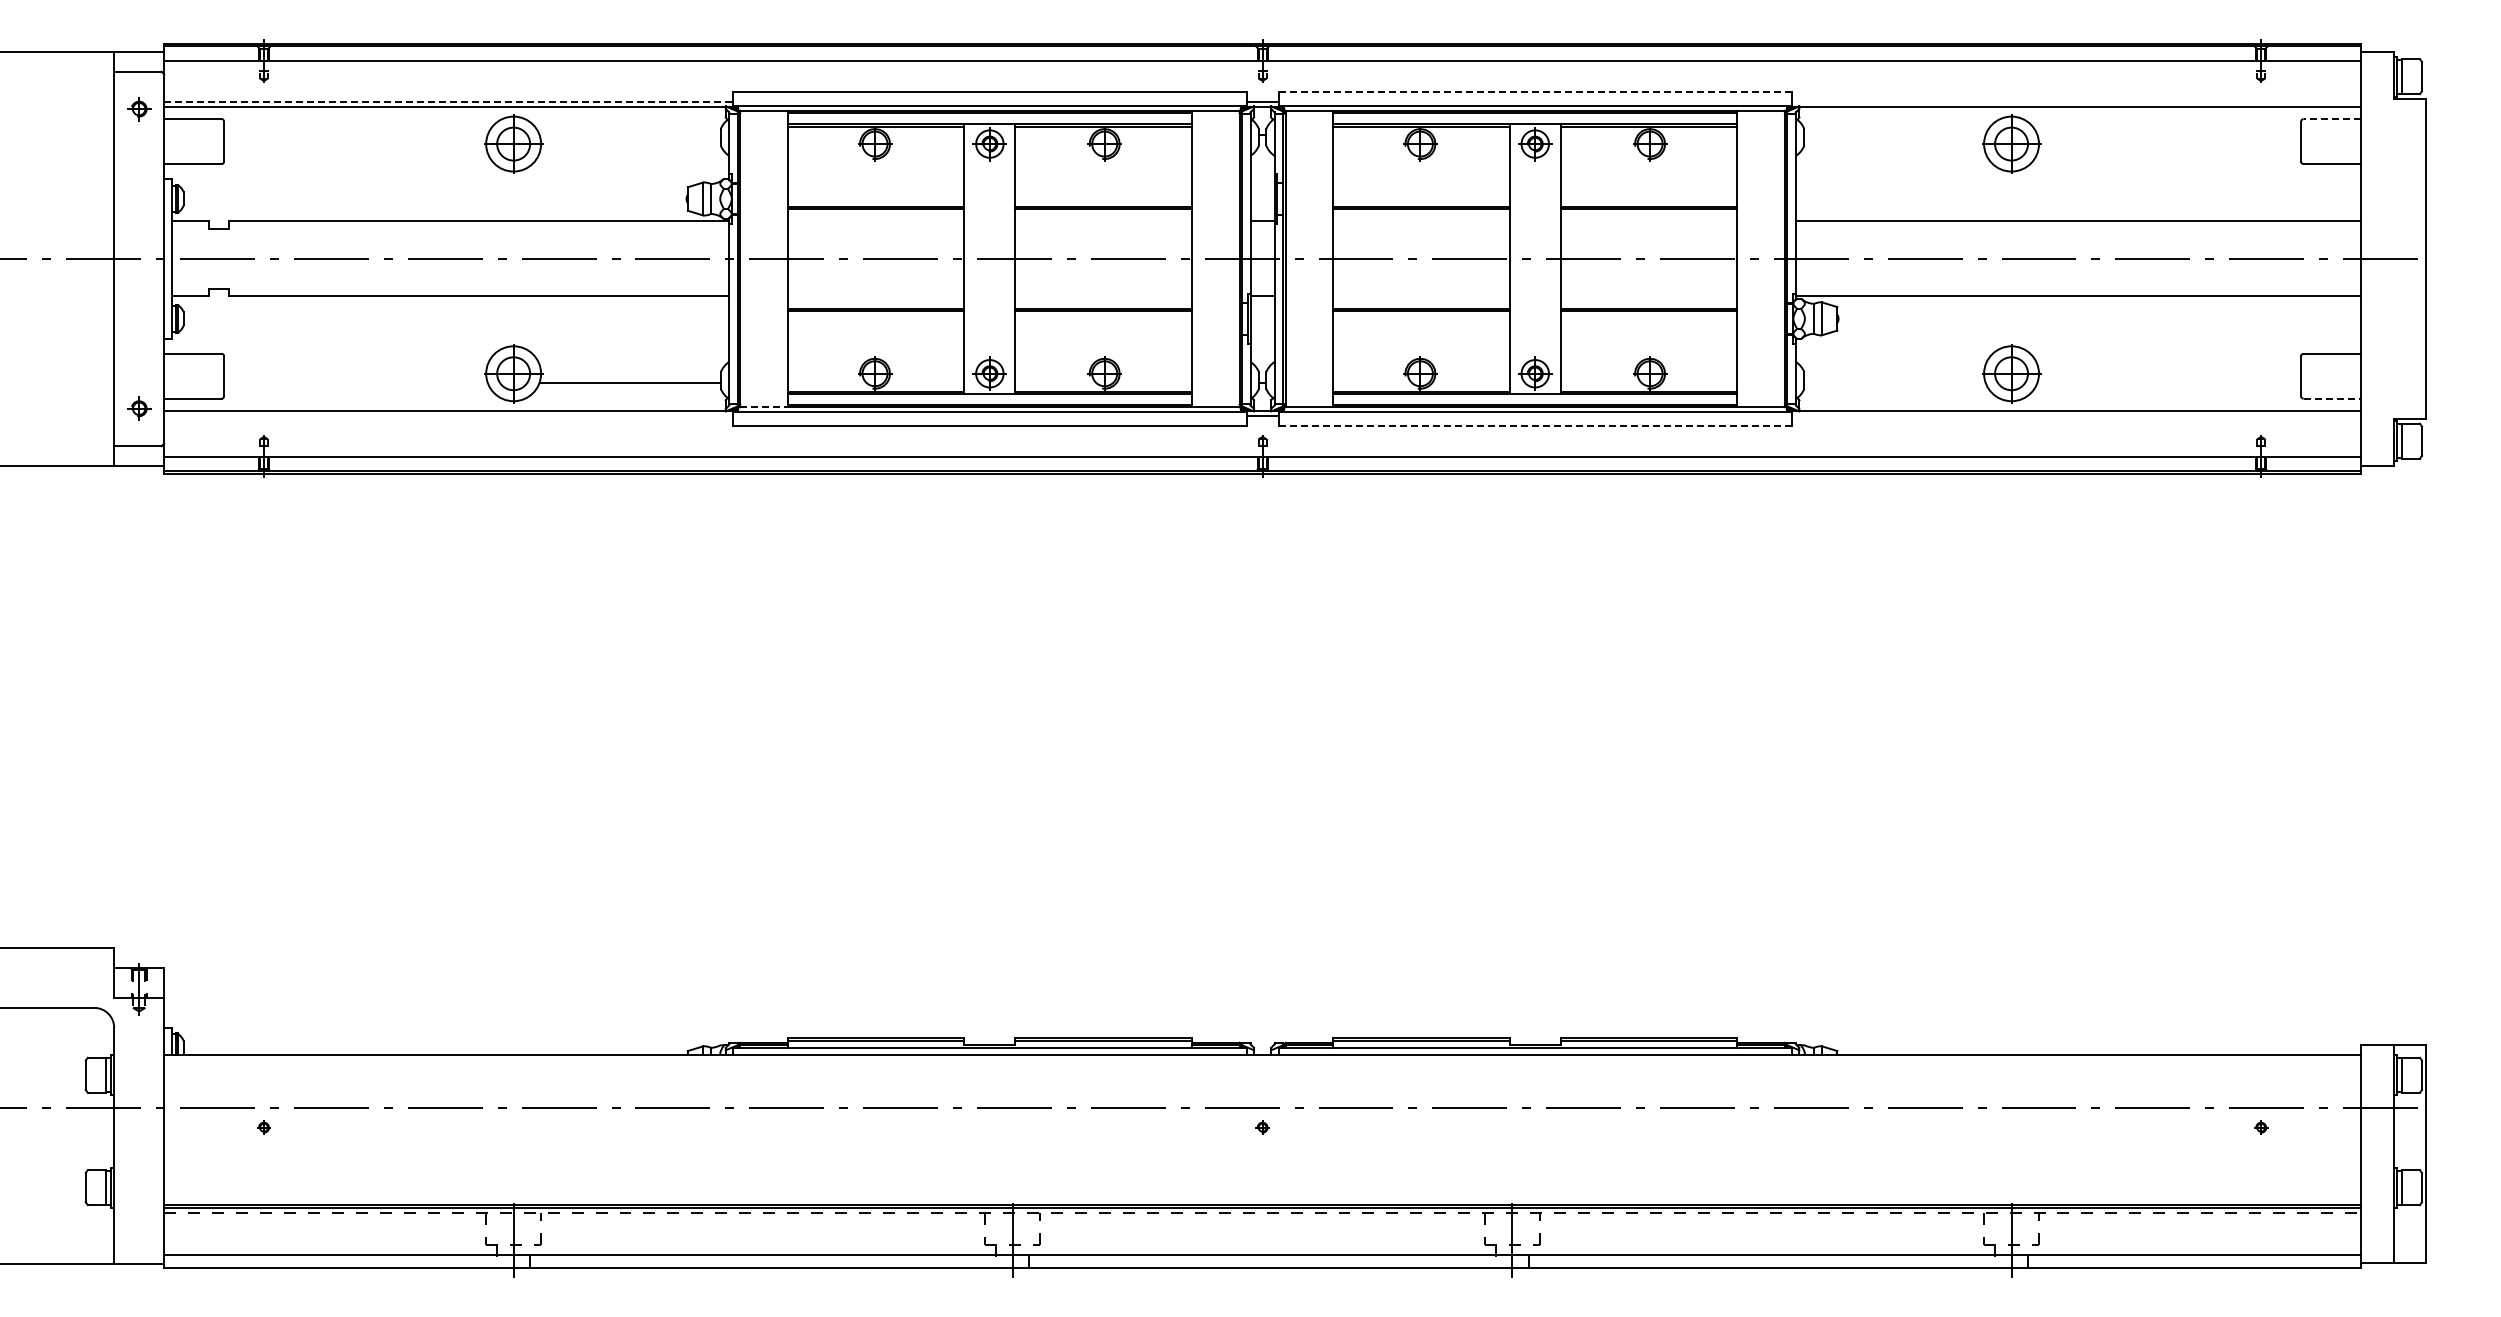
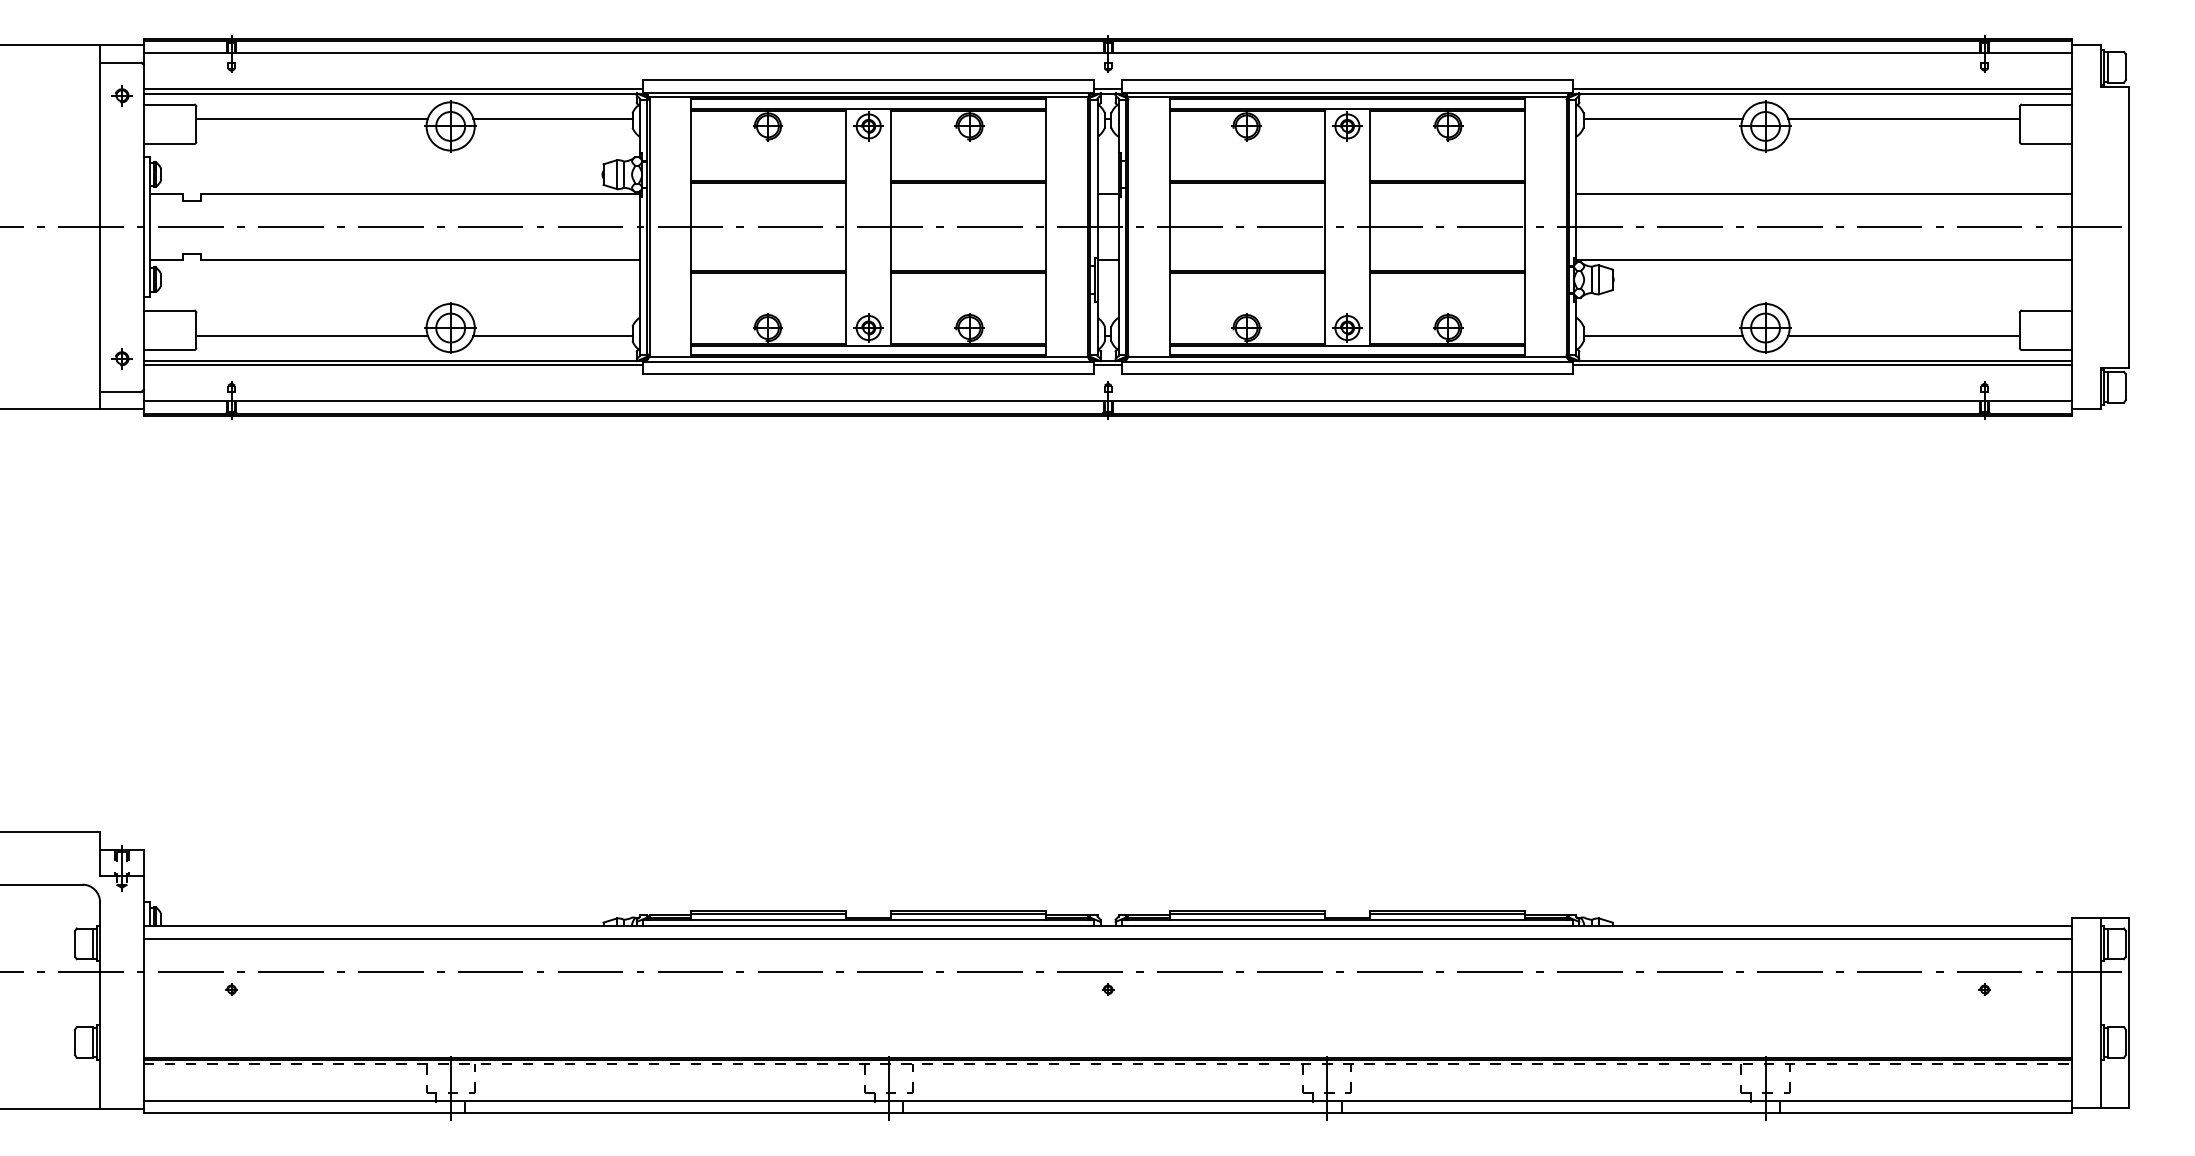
line: (1535, 91) -> (1347, 80), dashed -> solid
line: (448, 101) -> (393, 89), dashed -> solid
line: (2076, 101) -> (1822, 89), added
line: (2332, 119) -> (2047, 104), dashed -> solid
line: (355, 135) -> (311, 118), added
line: (629, 135) -> (552, 118), added
line: (1894, 135) -> (1662, 118), added
line: (2169, 135) -> (1904, 118), added
line: (355, 382) -> (311, 335), added
line: (1894, 382) -> (1662, 335), added
line: (2169, 382) -> (1904, 335), added
line: (2332, 398) -> (2047, 349), dashed -> solid
line: (763, 407) -> (670, 357), dashed -> solid
line: (448, 416) -> (393, 365), added
line: (2076, 416) -> (1822, 365), added
line: (1535, 426) -> (1347, 374), dashed -> solid
line: (1262, 1069) -> (1108, 938), added

